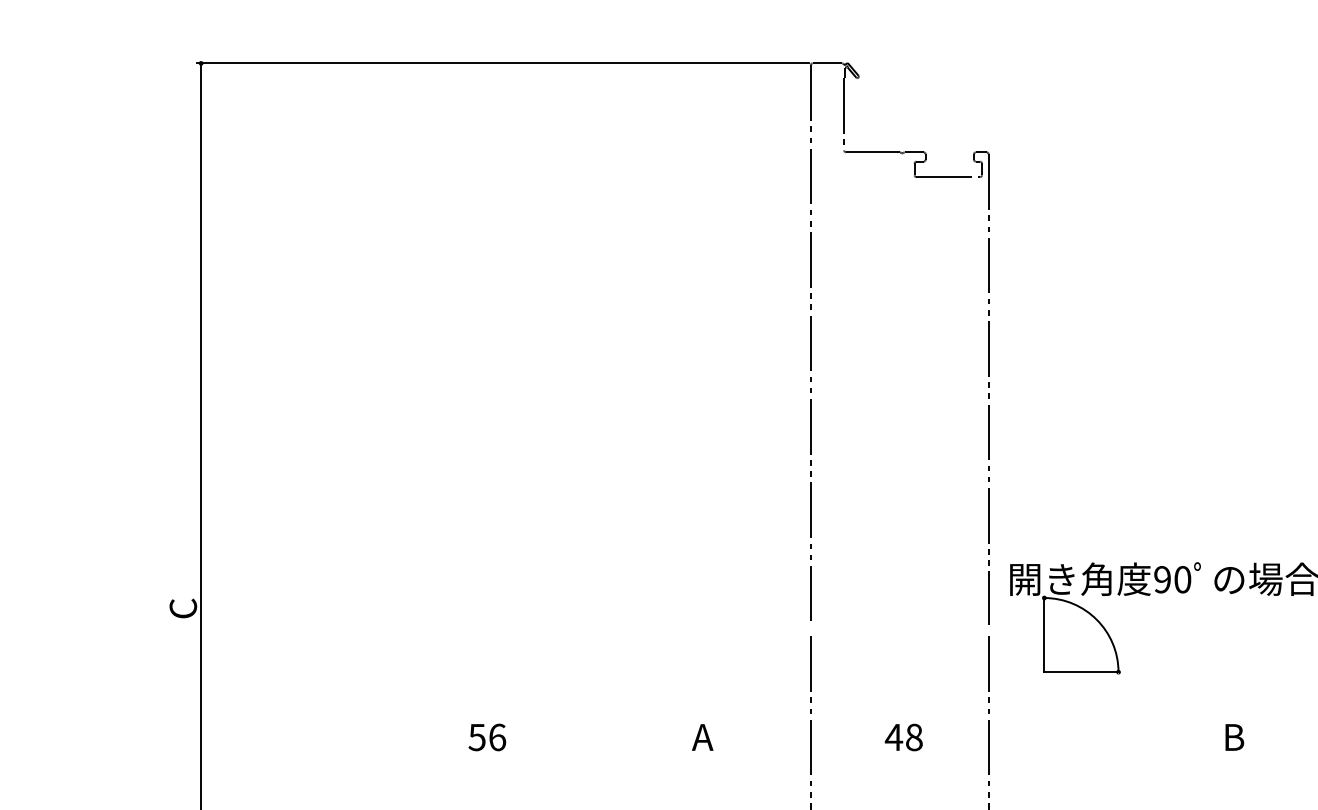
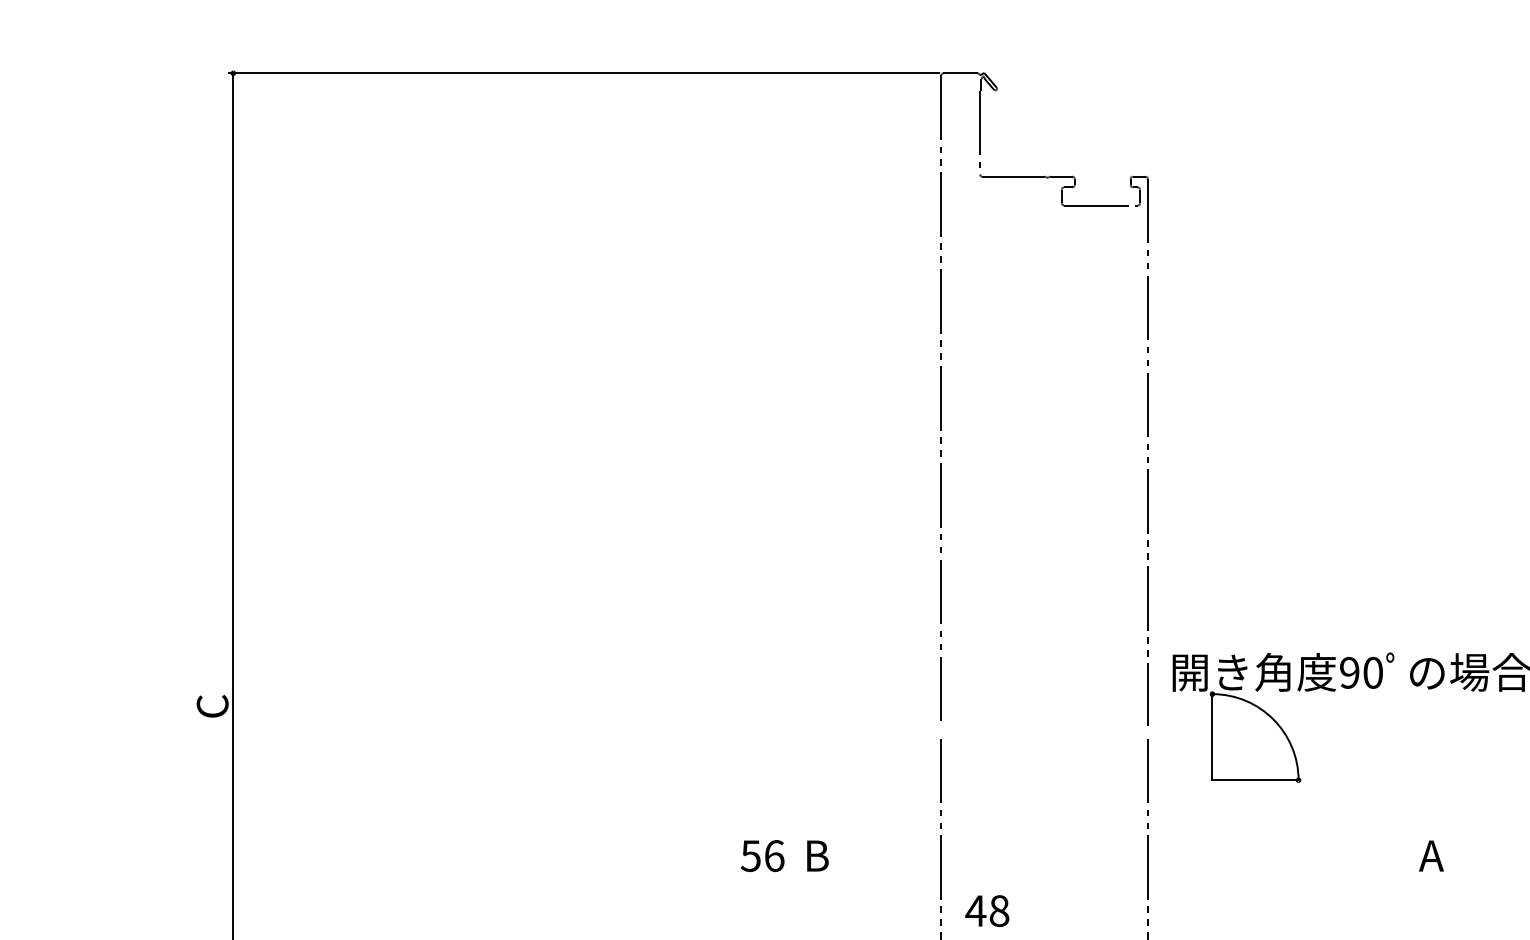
text: (702, 736) -> (815, 855), A -> B
text: (904, 736) -> (987, 910), moved
text: (1232, 736) -> (1431, 855), B -> A
text: (487, 737) -> (762, 856), moved

